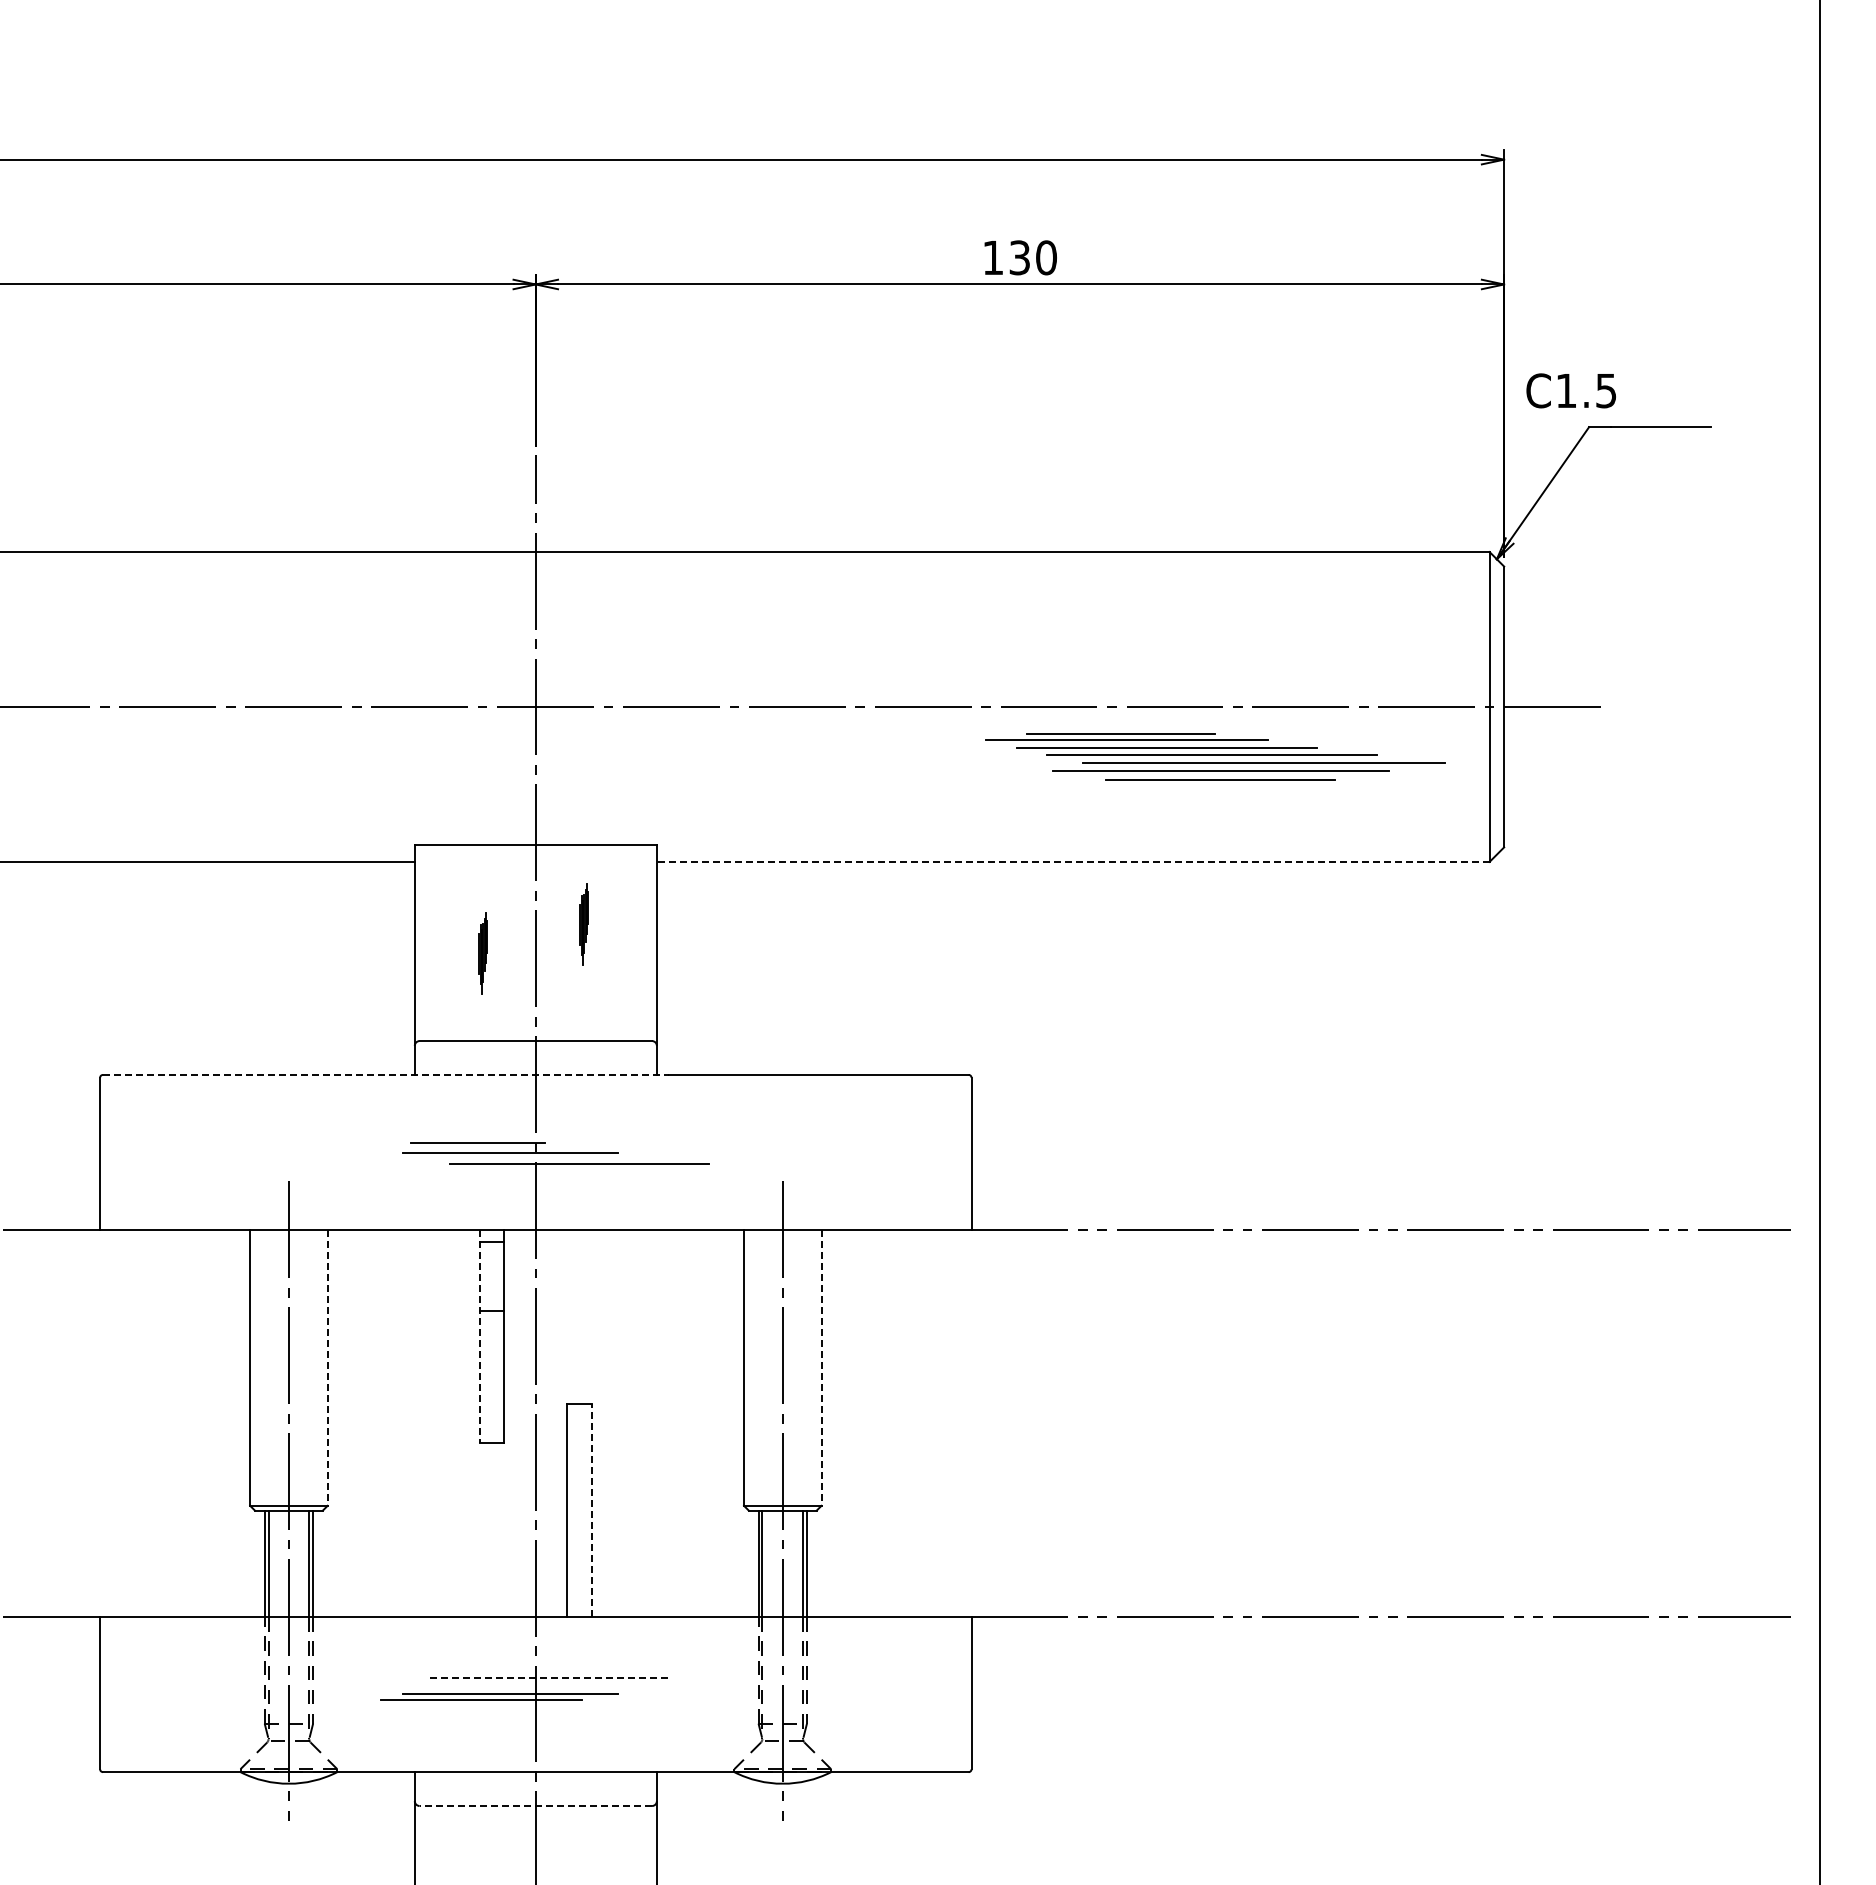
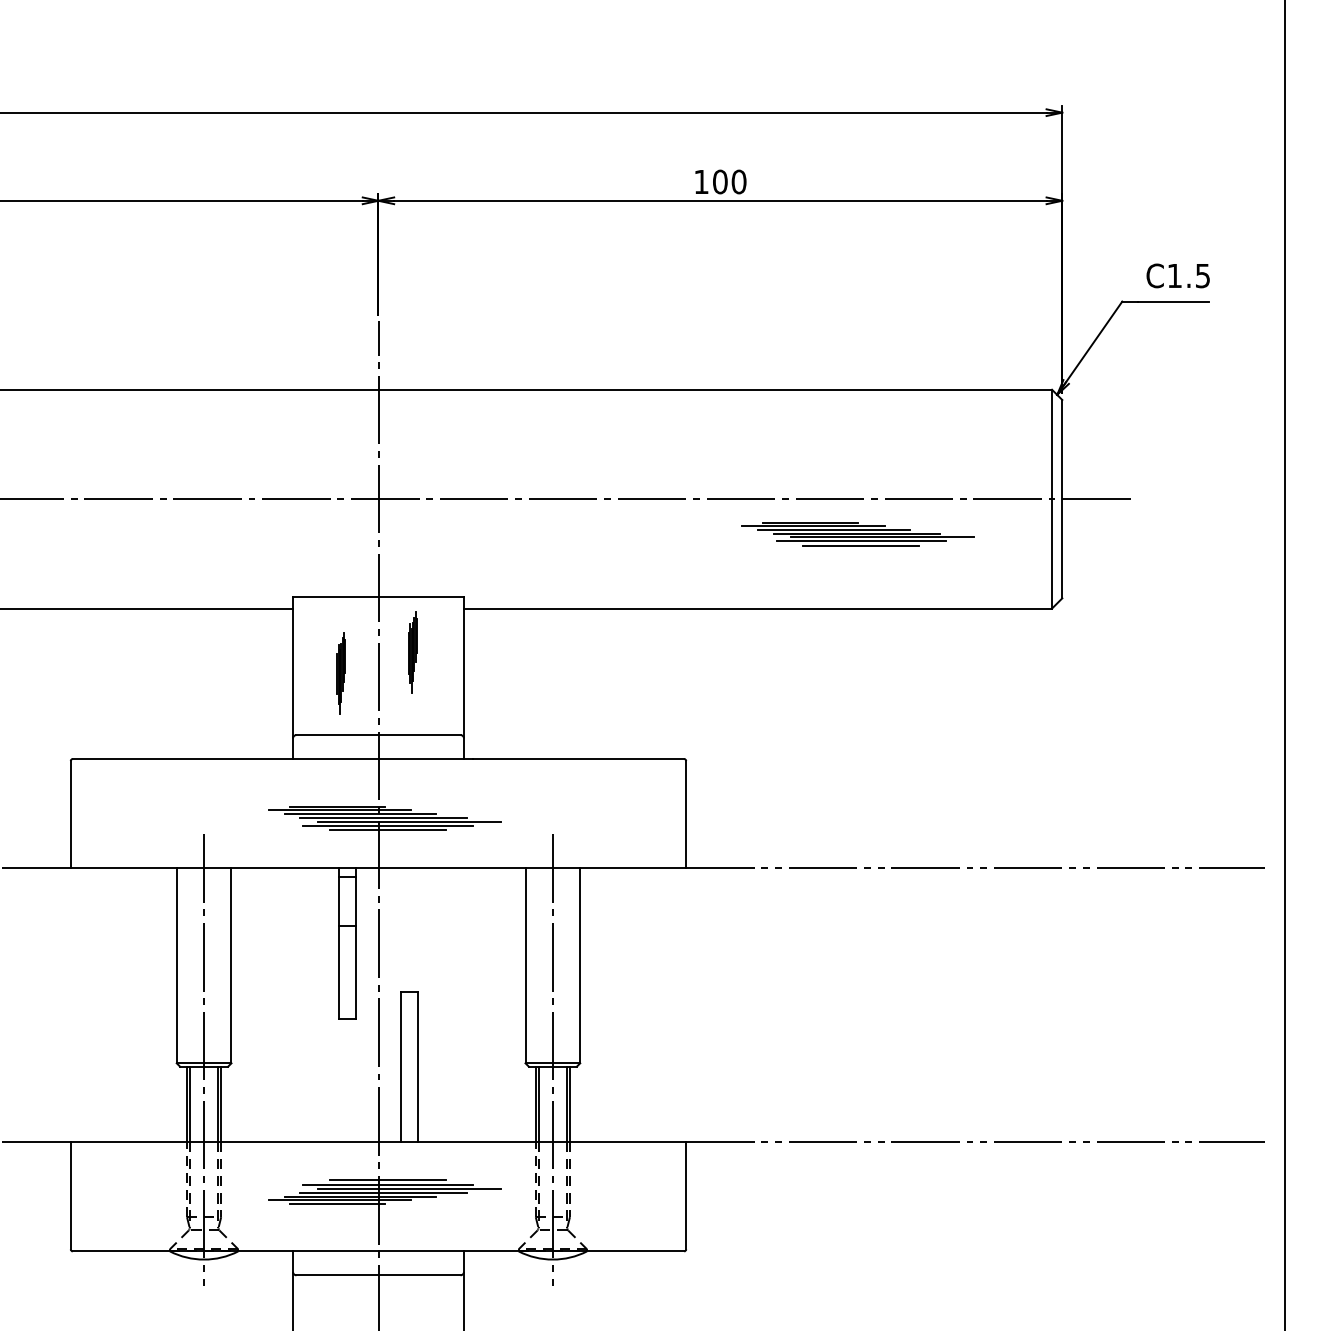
text: (1019, 257) -> (720, 181), 130 -> 100
text: (1570, 390) -> (1177, 275), moved
part: (1214, 756) -> (857, 534), size x0.71
line: (1072, 861) -> (757, 608), dashed -> solid
part: (583, 924) -> (412, 652), size x1.43
part: (482, 953) -> (340, 673), size x1.43
line: (386, 1074) -> (273, 758), dashed -> solid
line: (481, 1147) -> (340, 810), added
line: (542, 1158) -> (383, 818), added
line: (549, 1169) -> (388, 825), added
line: (548, 1175) -> (387, 830), added
line: (480, 1336) -> (339, 943), dashed -> solid
line: (327, 1367) -> (231, 965), dashed -> solid
line: (821, 1367) -> (580, 965), dashed -> solid
line: (591, 1510) -> (417, 1066), dashed -> solid
line: (548, 1671) -> (387, 1180), added
line: (549, 1677) -> (388, 1184), dashed -> solid
line: (579, 1683) -> (409, 1188), added
line: (542, 1688) -> (383, 1192), added
line: (477, 1704) -> (337, 1203), added
line: (535, 1806) -> (378, 1275), dashed -> solid

